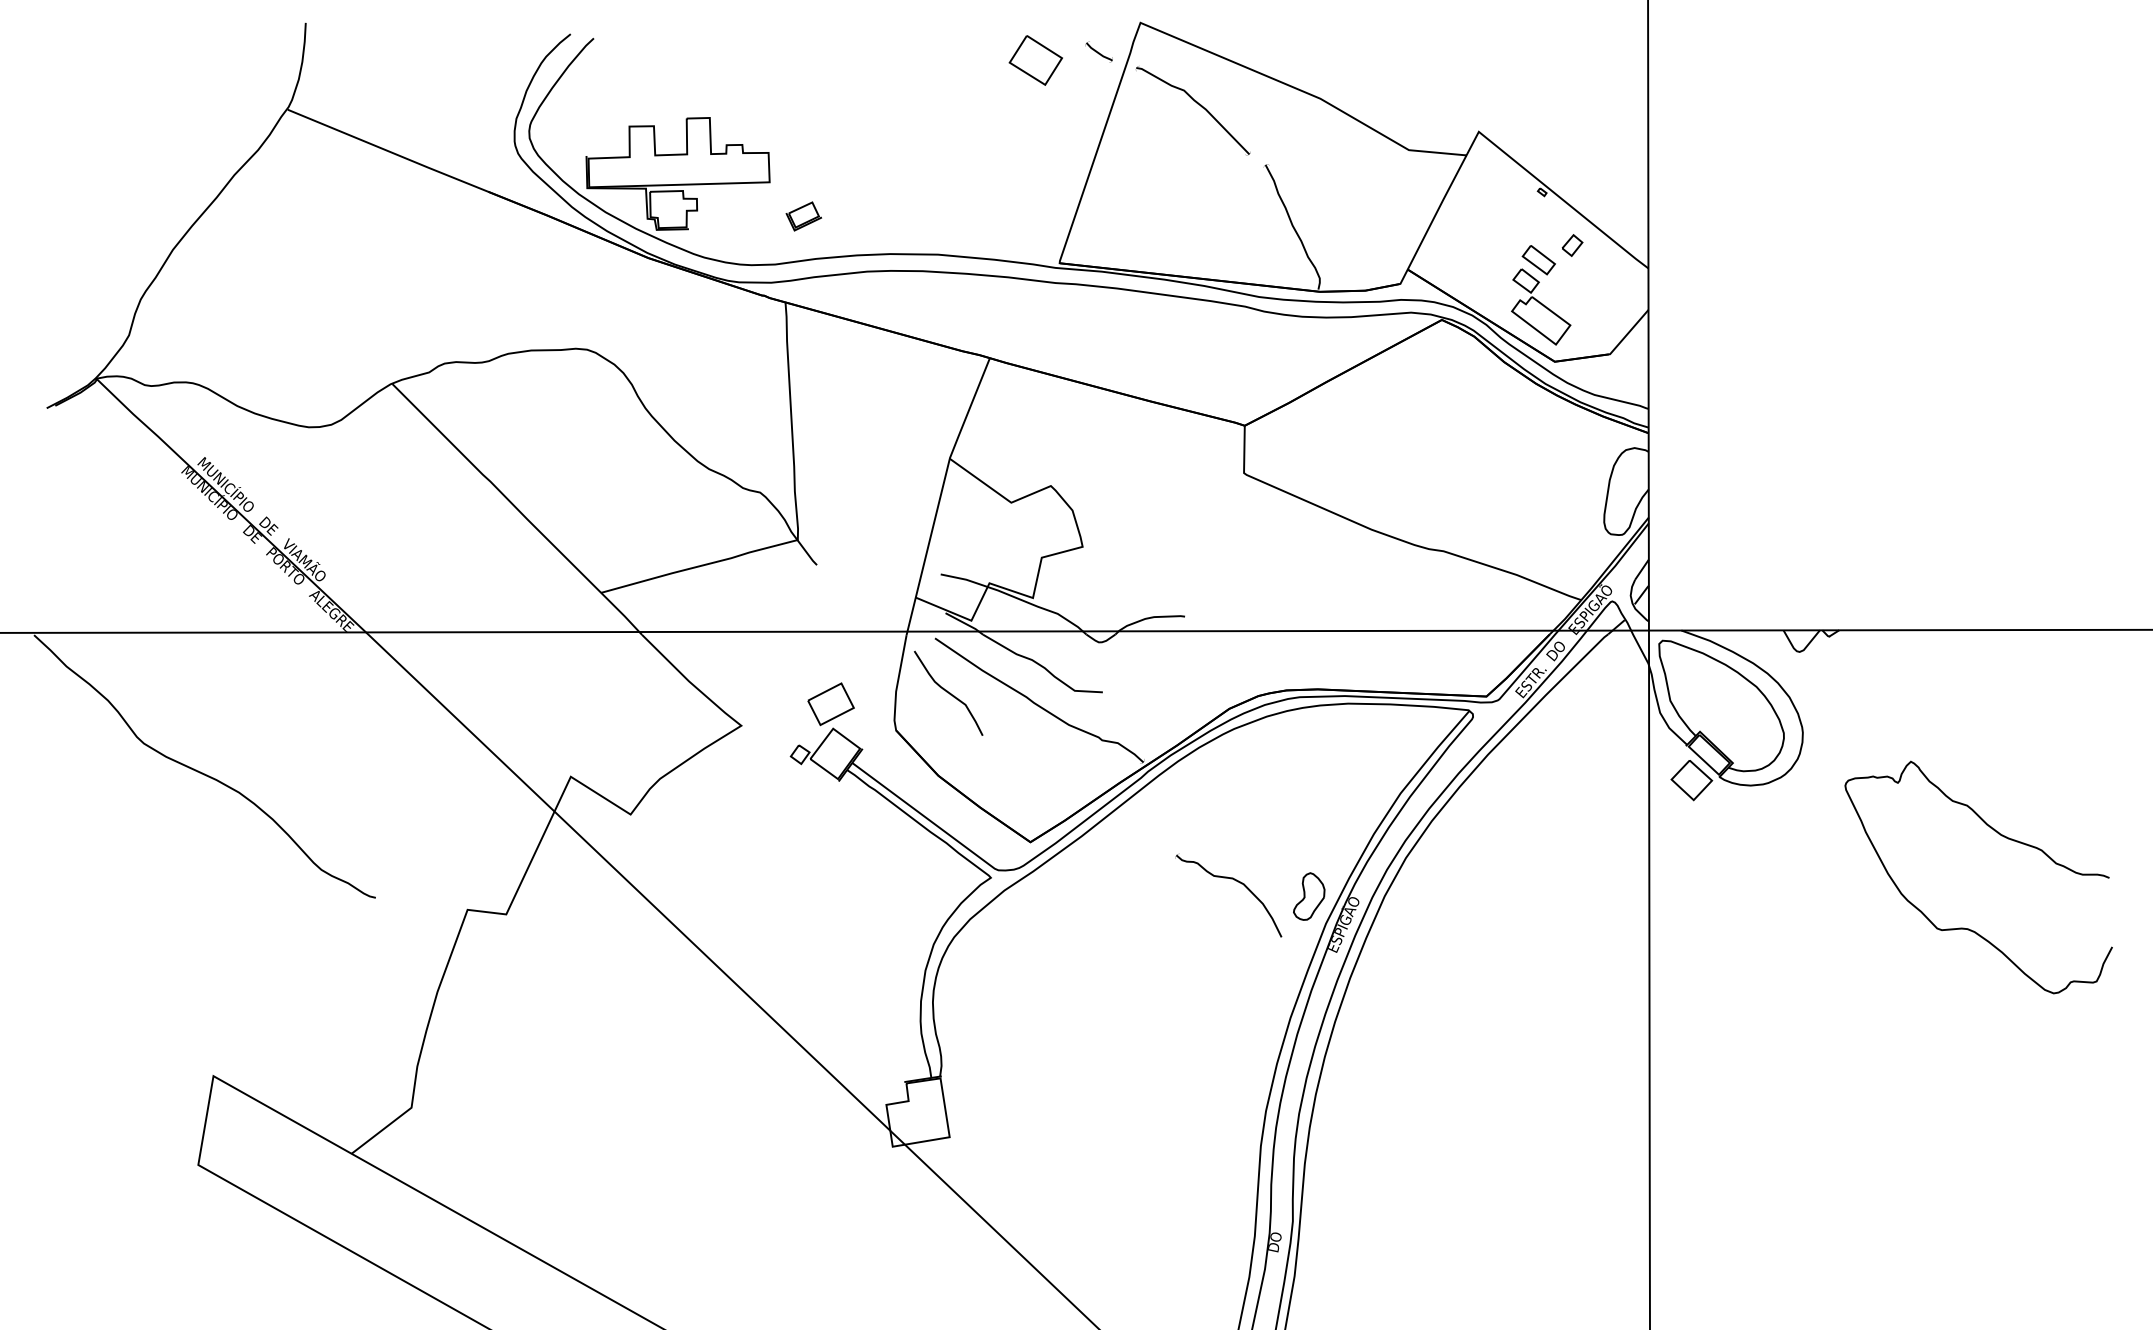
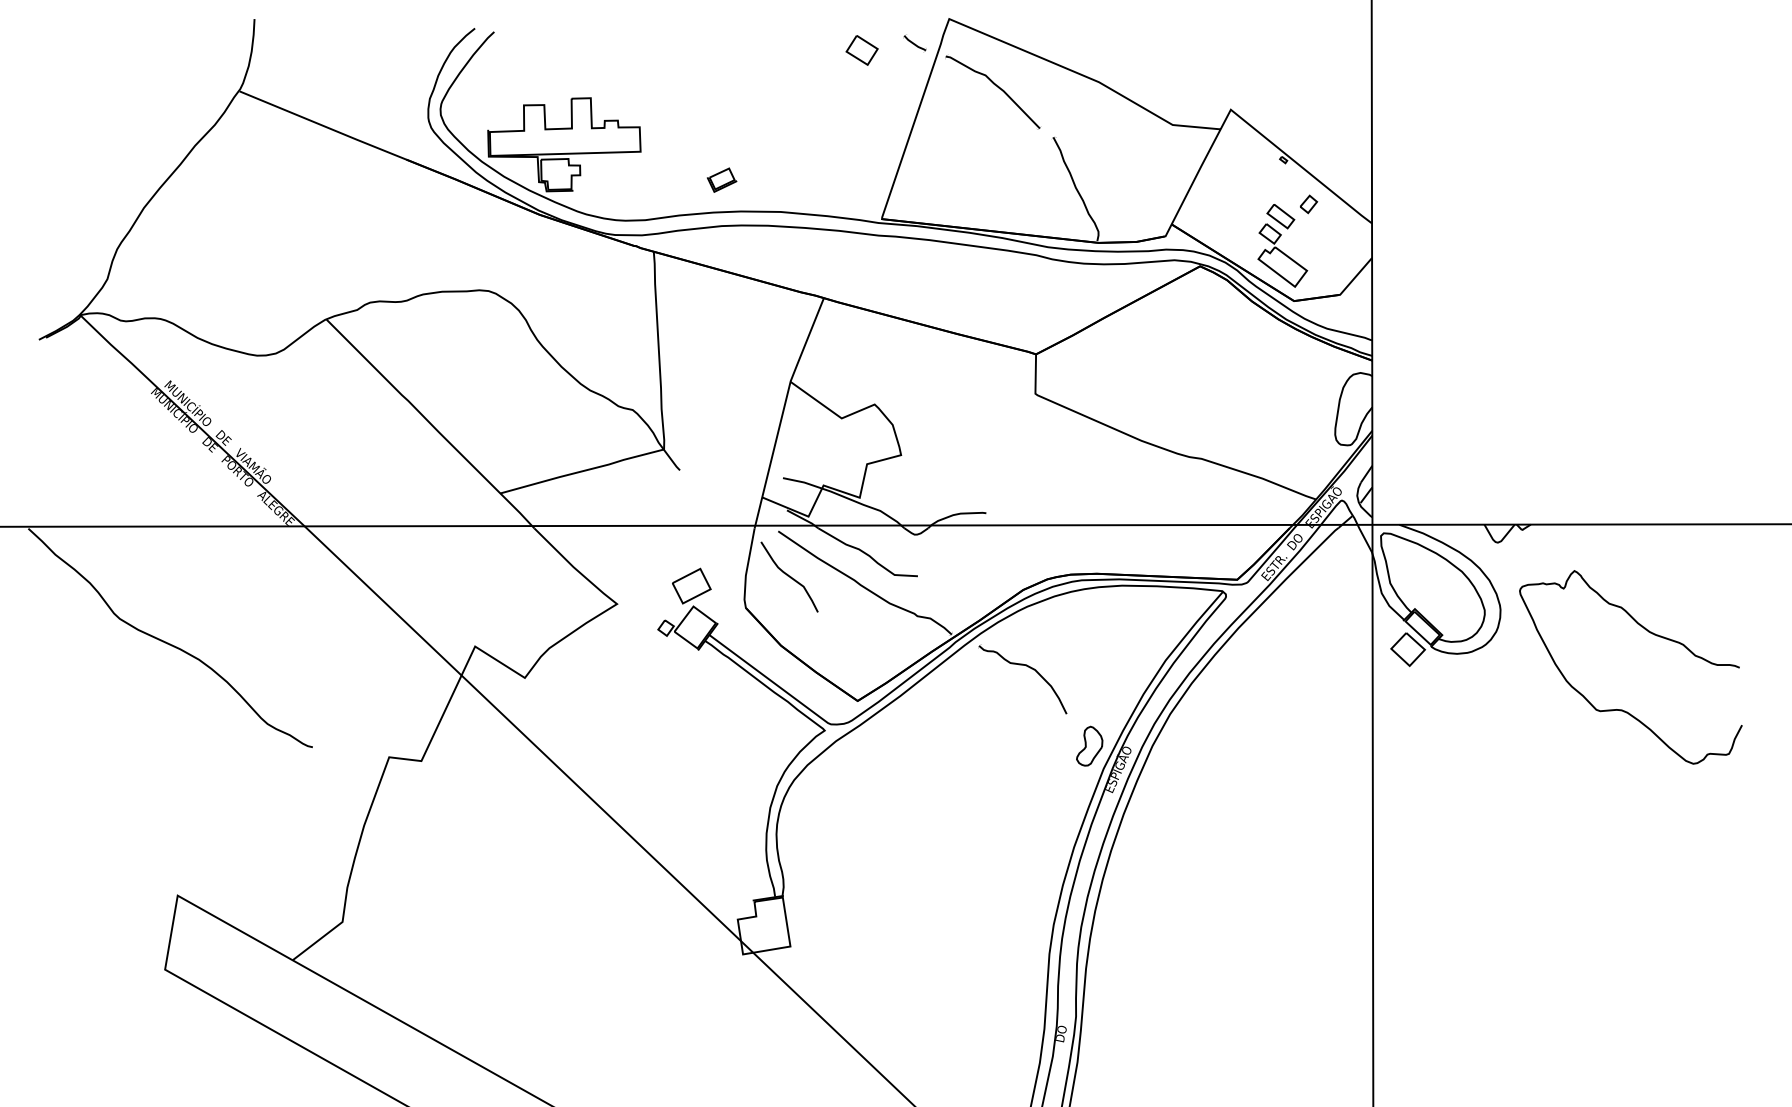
part: (1035, 60) -> (861, 50), size x0.71
part: (804, 215) -> (722, 179), moved
curve: (1999, 835) -> (1648, 632), moved
part: (1236, 882) -> (1029, 668), moved

